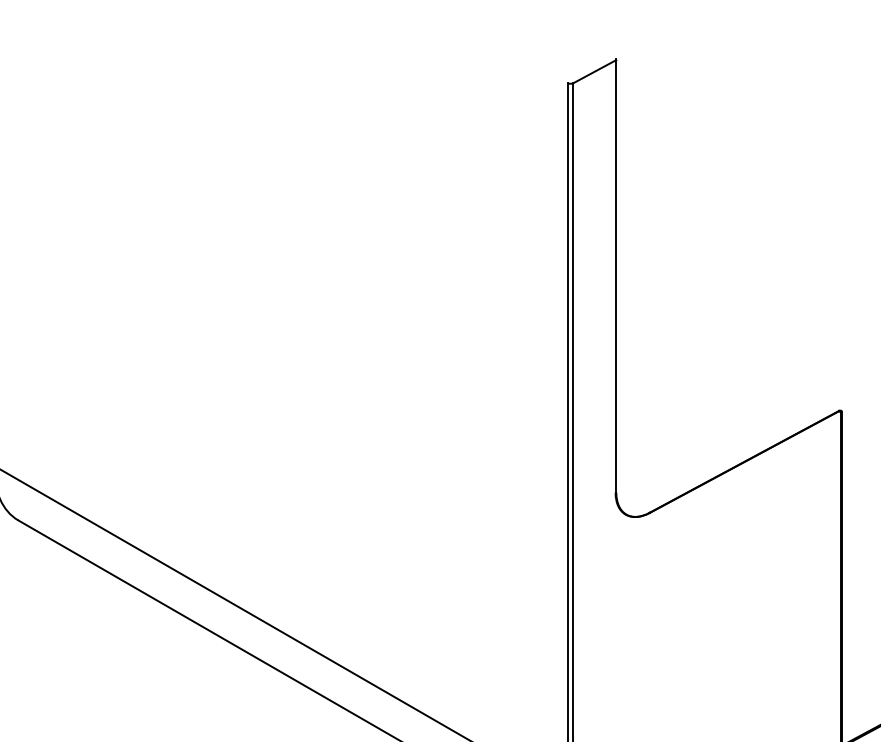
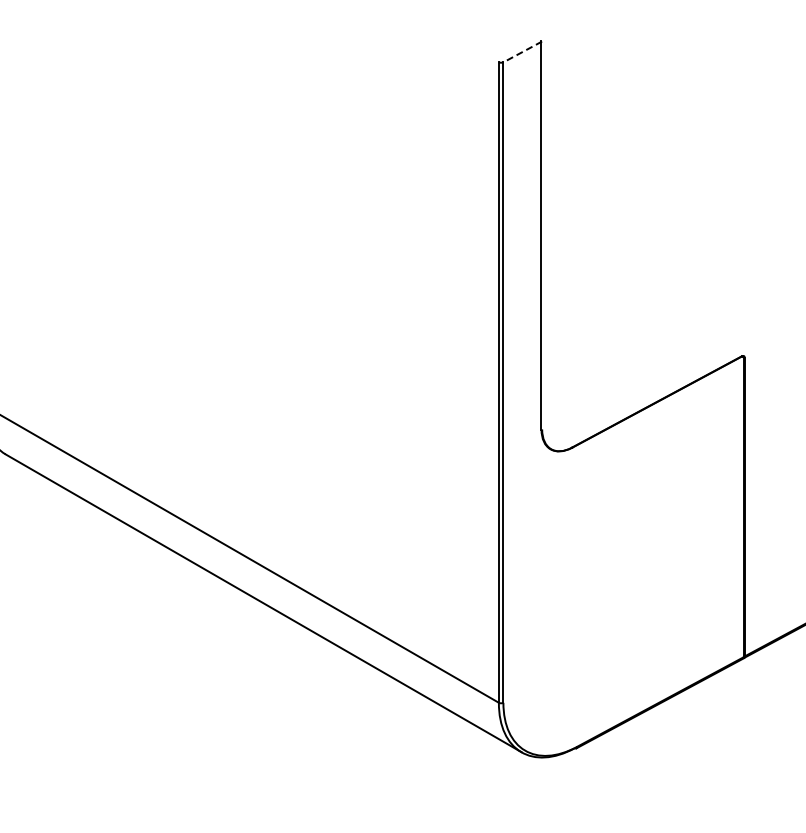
line: (594, 71) -> (522, 51), solid -> dashed

